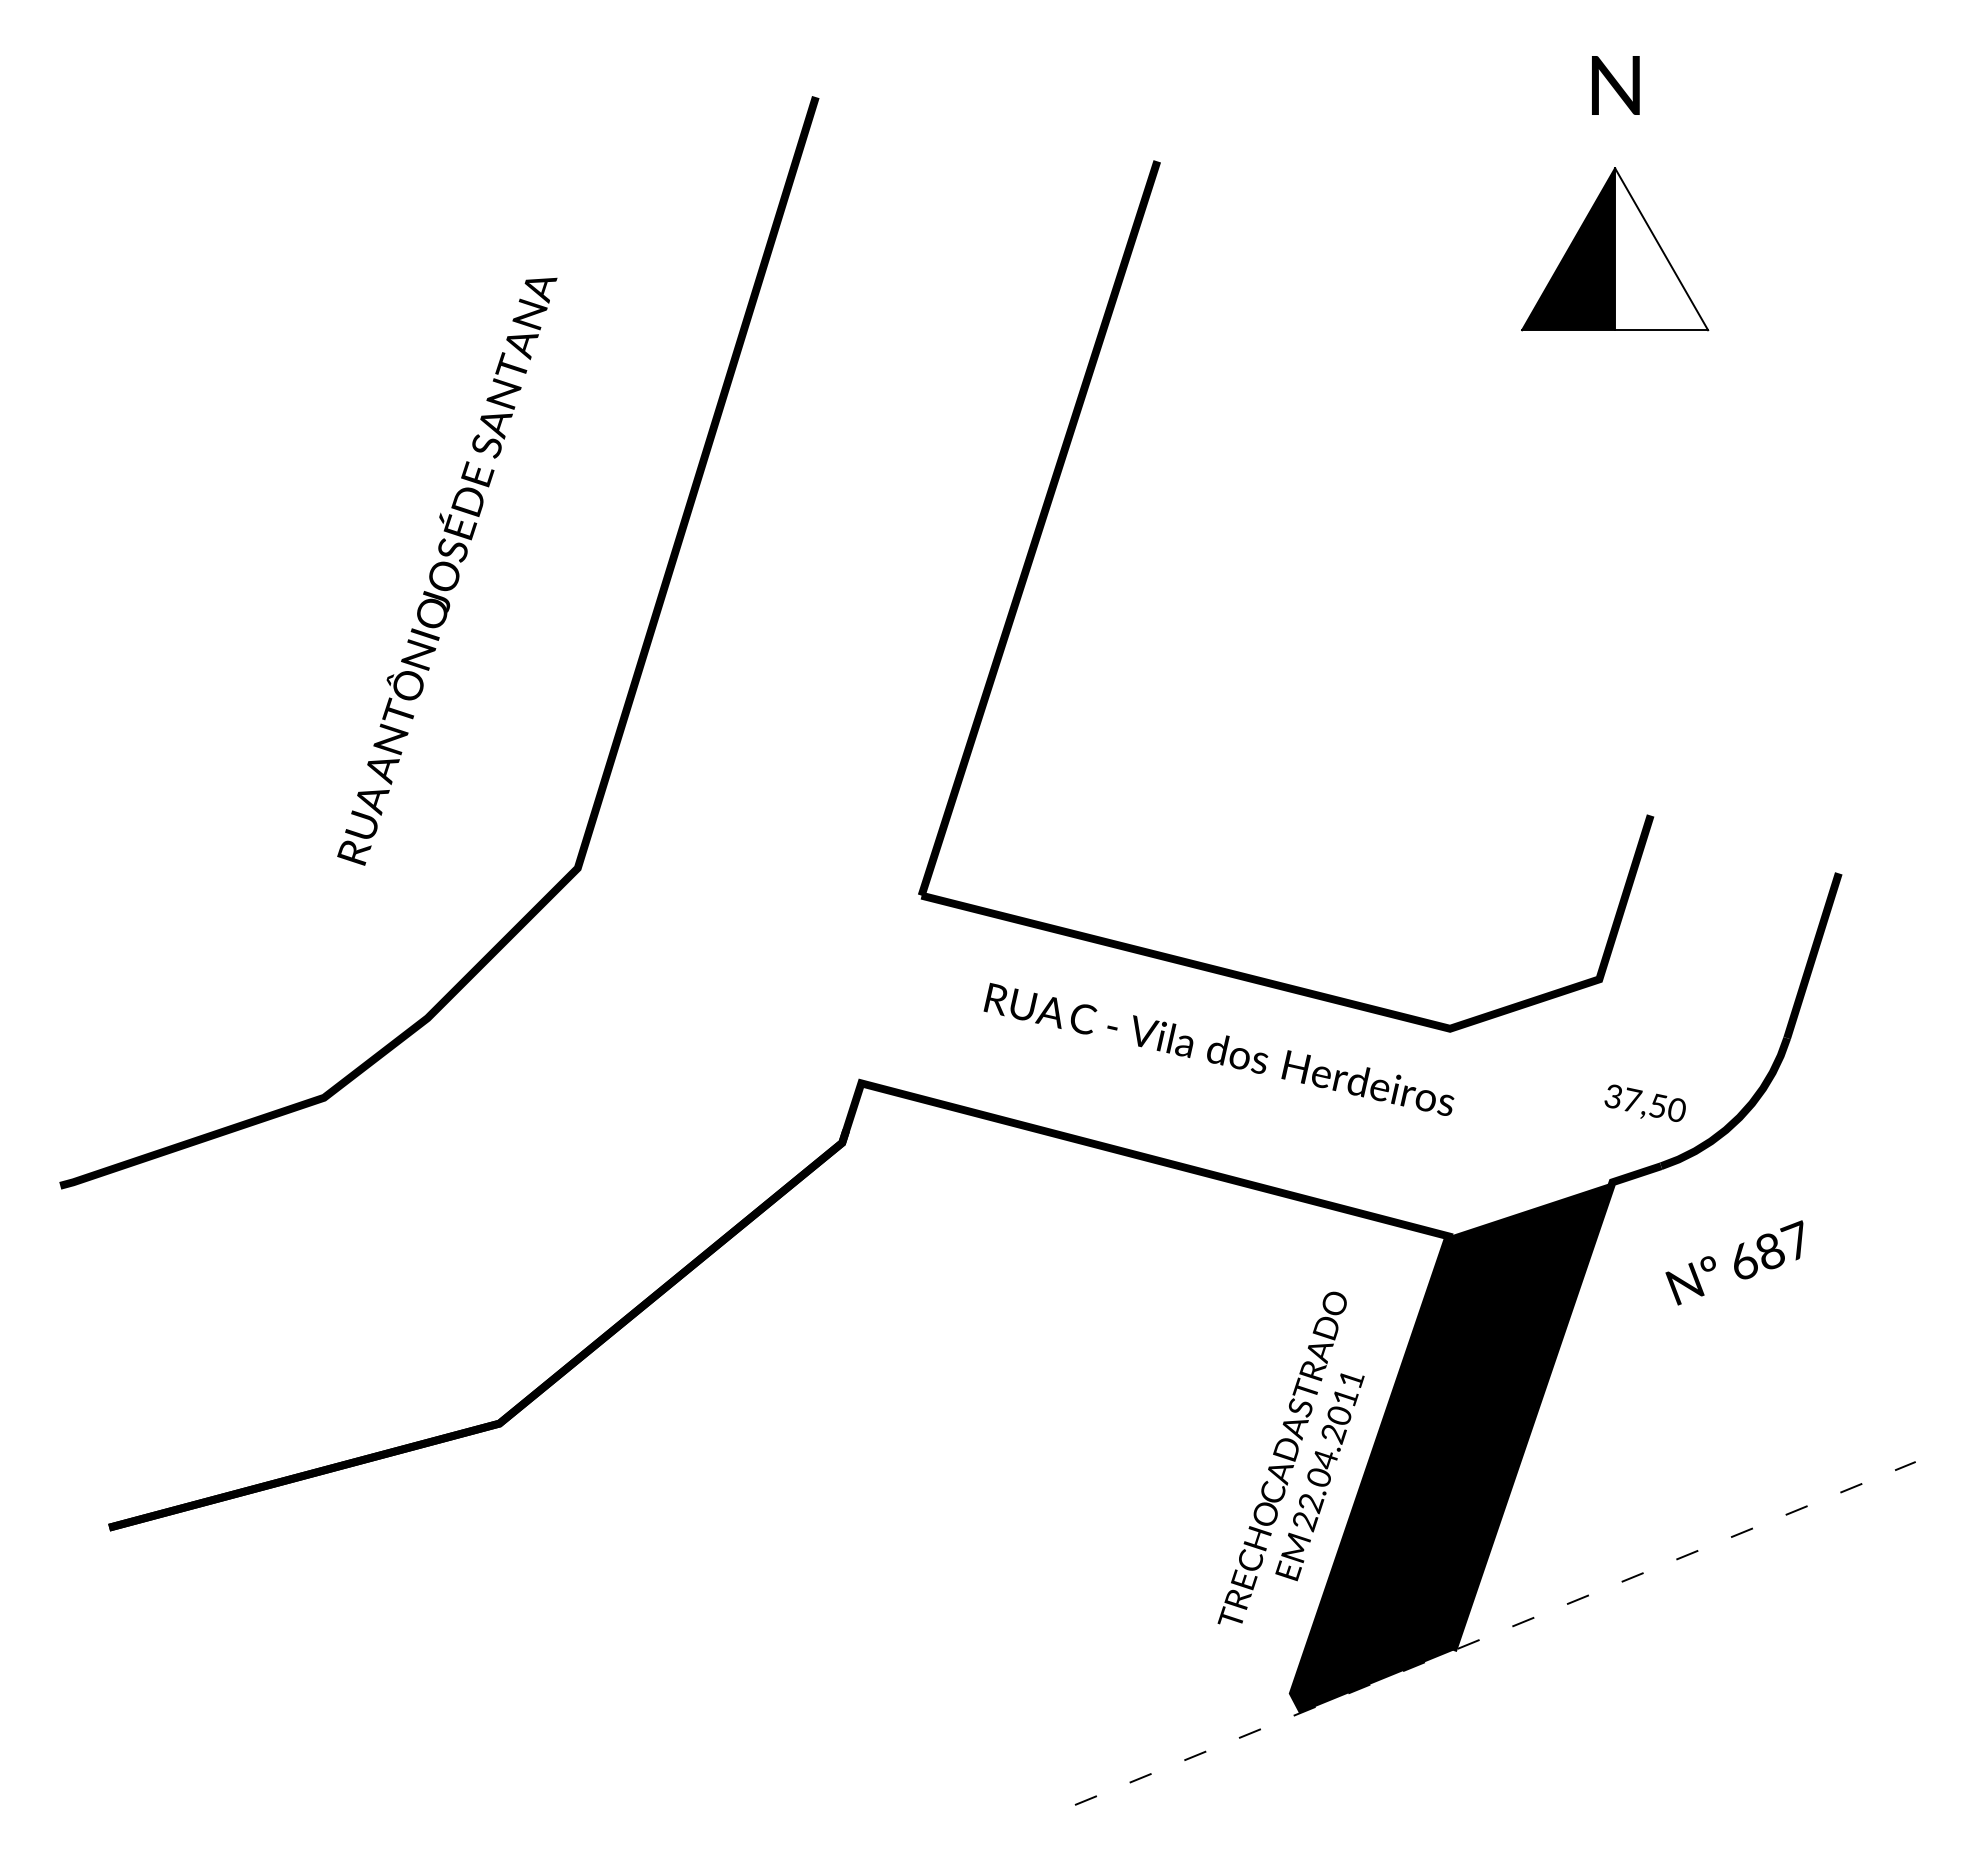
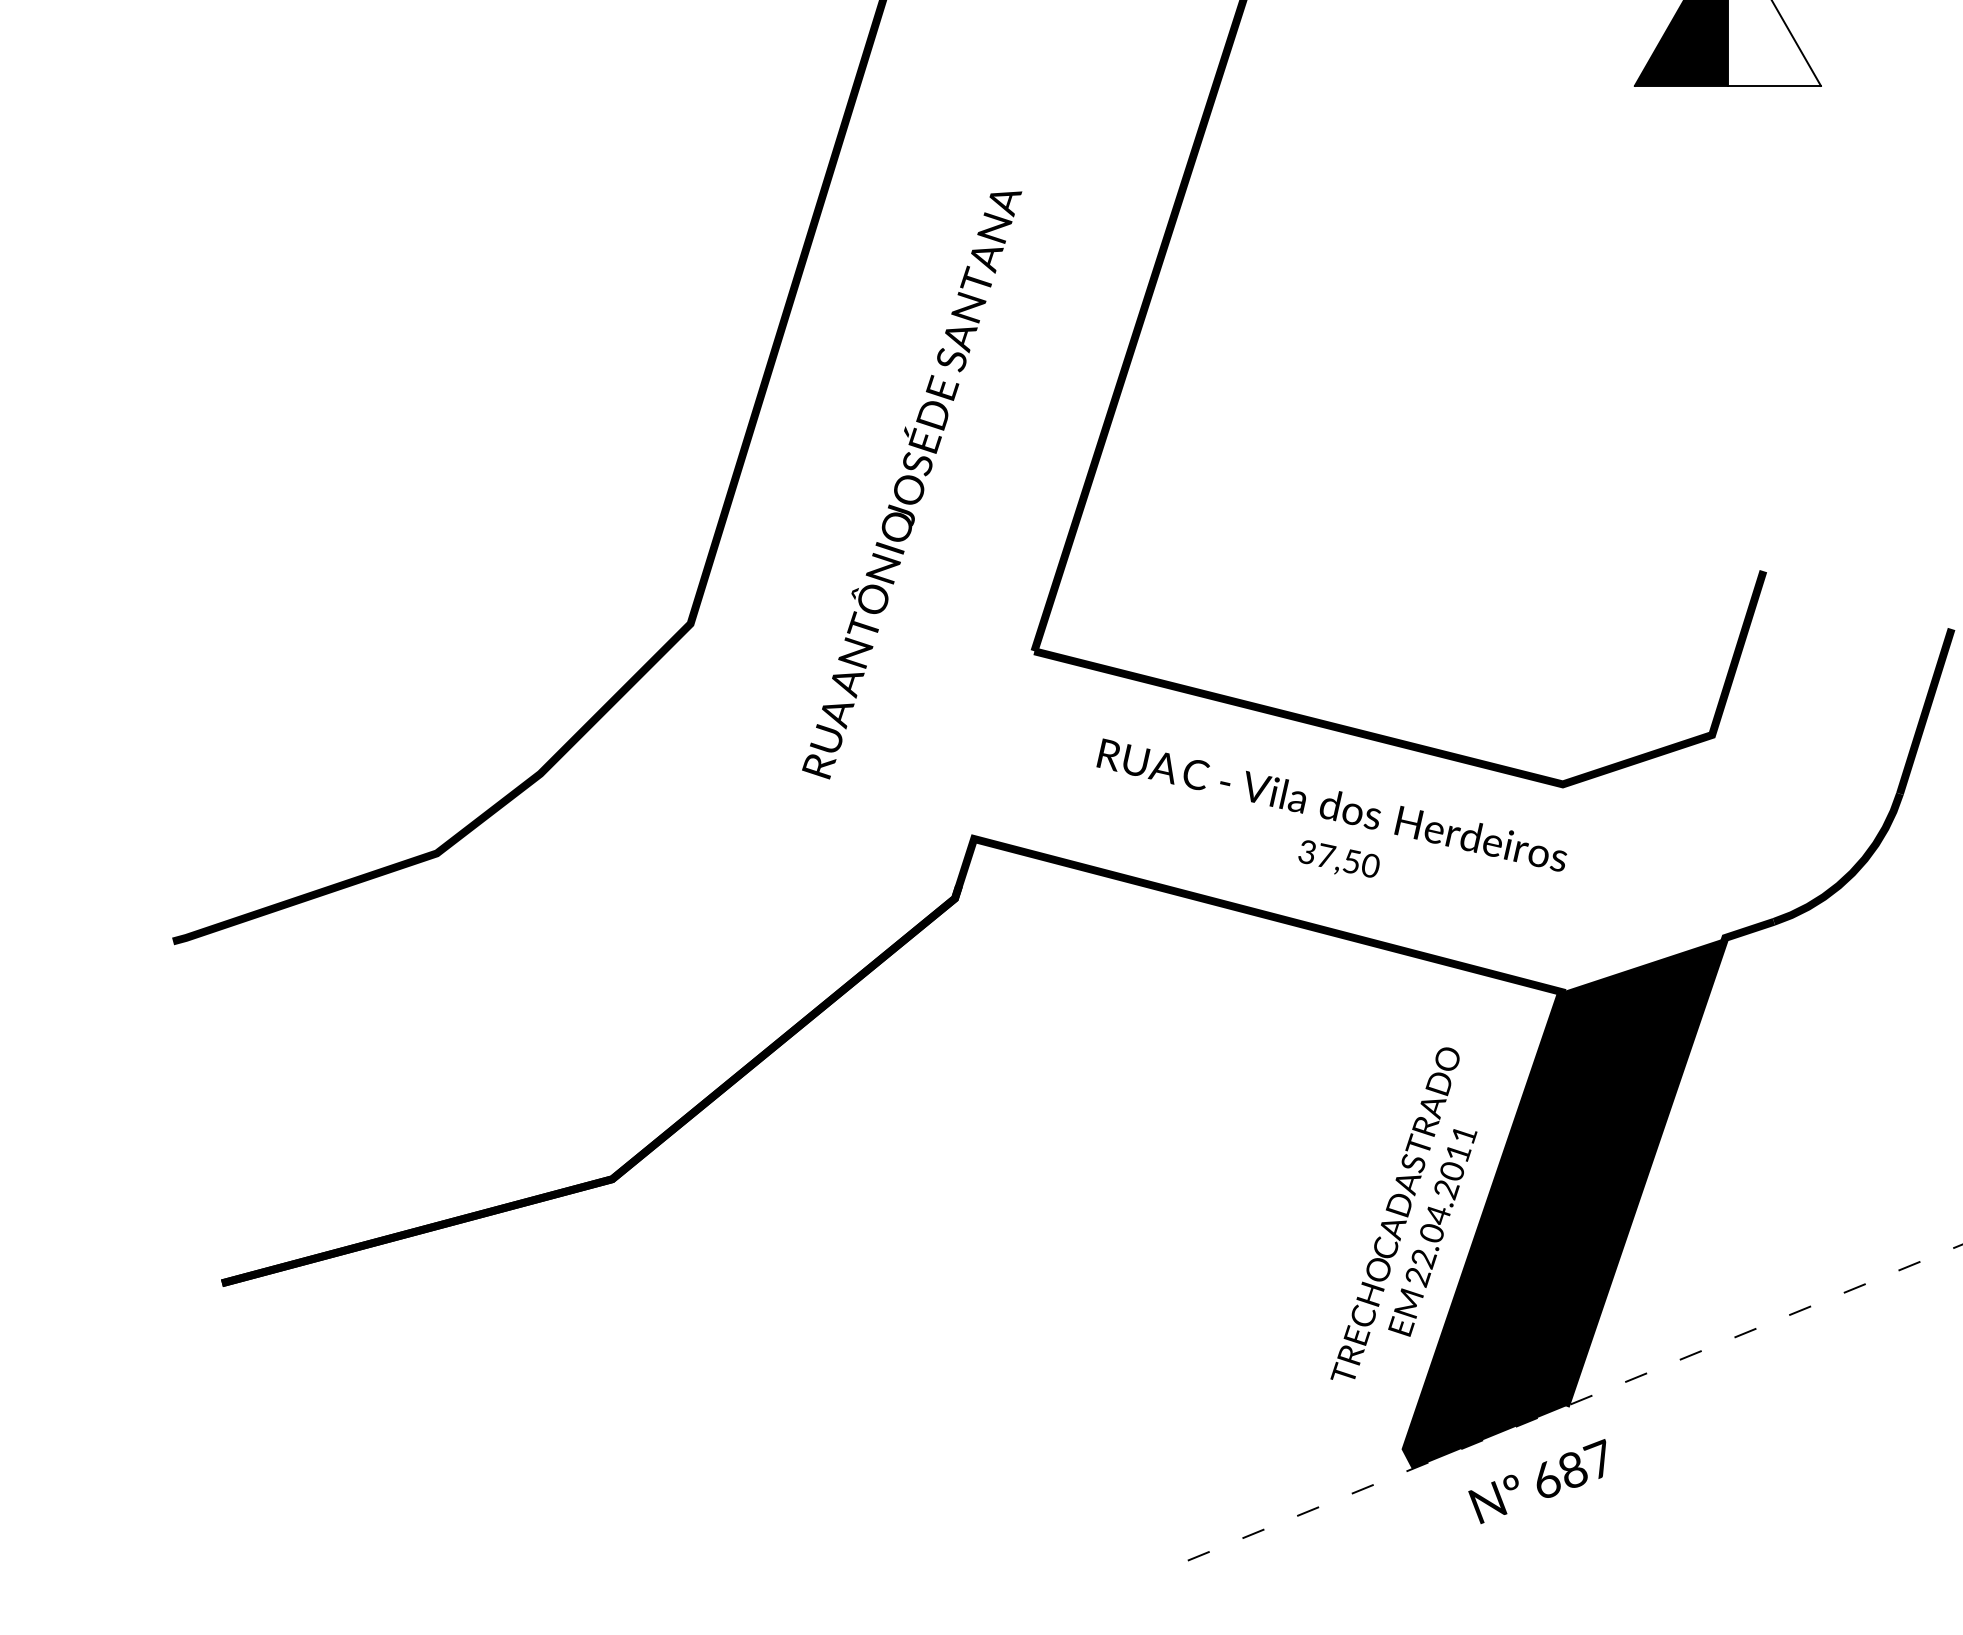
text: (447, 571) -> (912, 485), moved
text: (1644, 1102) -> (1338, 858), moved
text: (1734, 1262) -> (1537, 1481), moved

